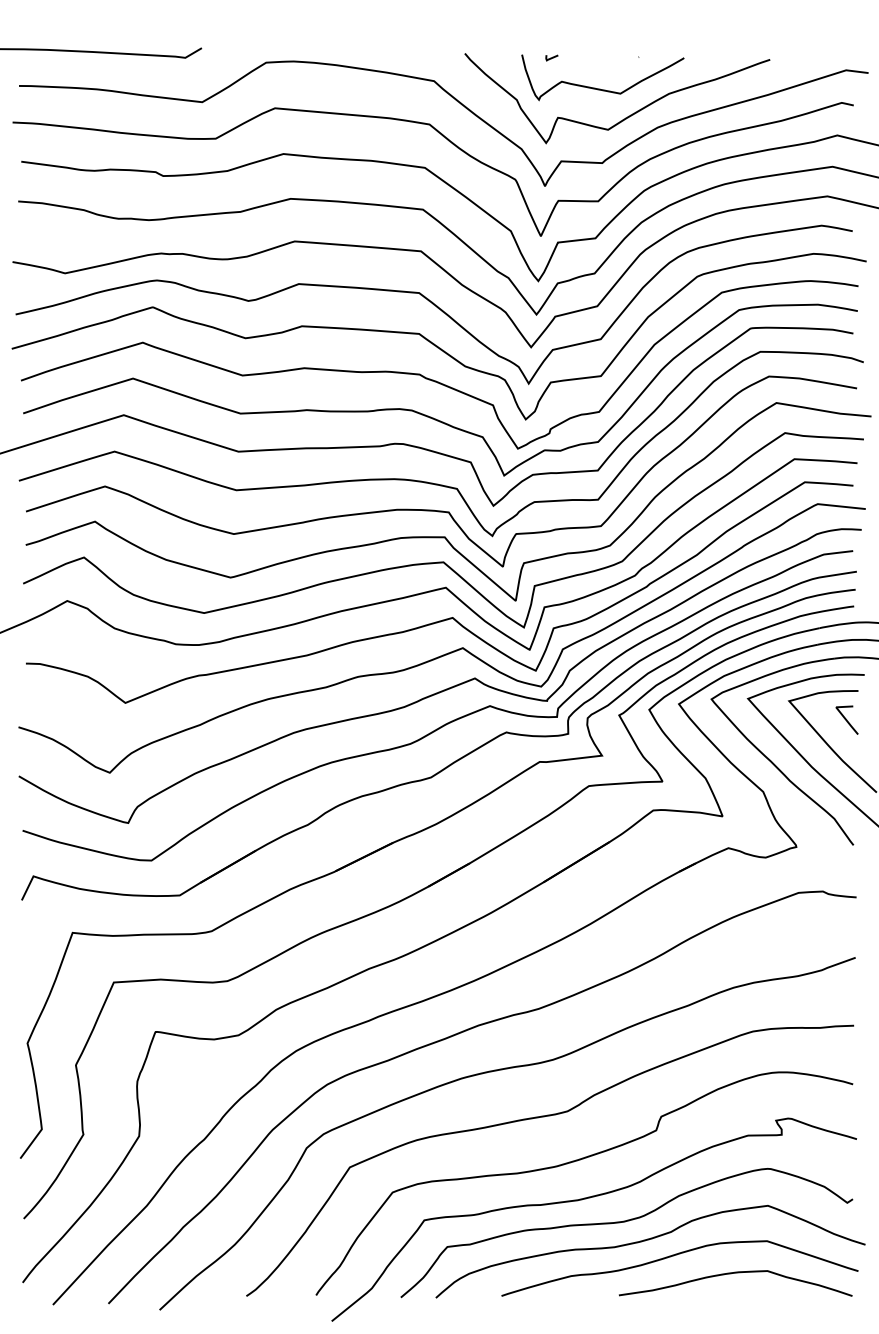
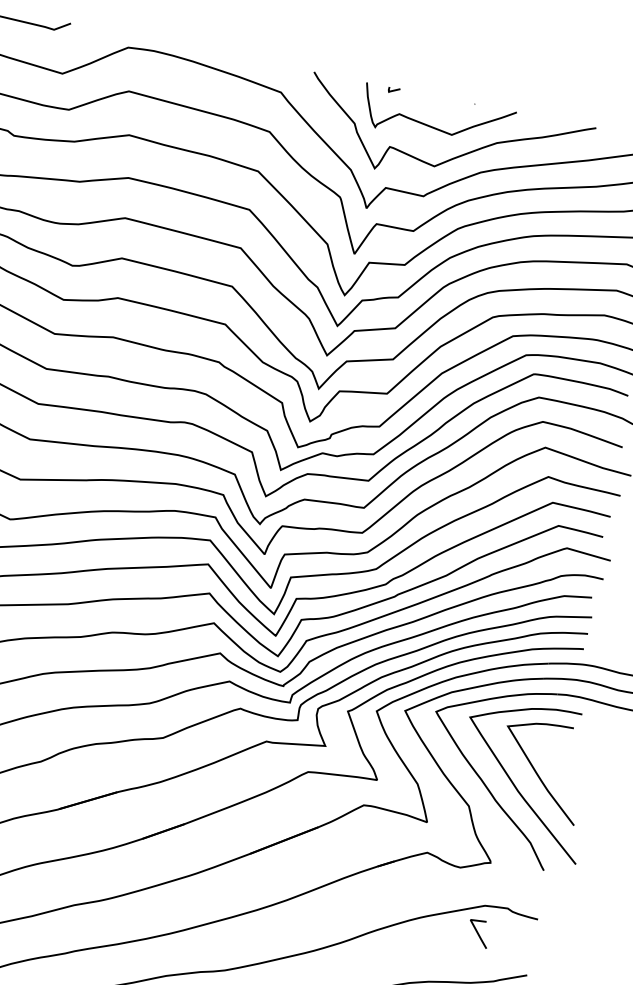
line: (846, 719) -> (478, 932), moved

